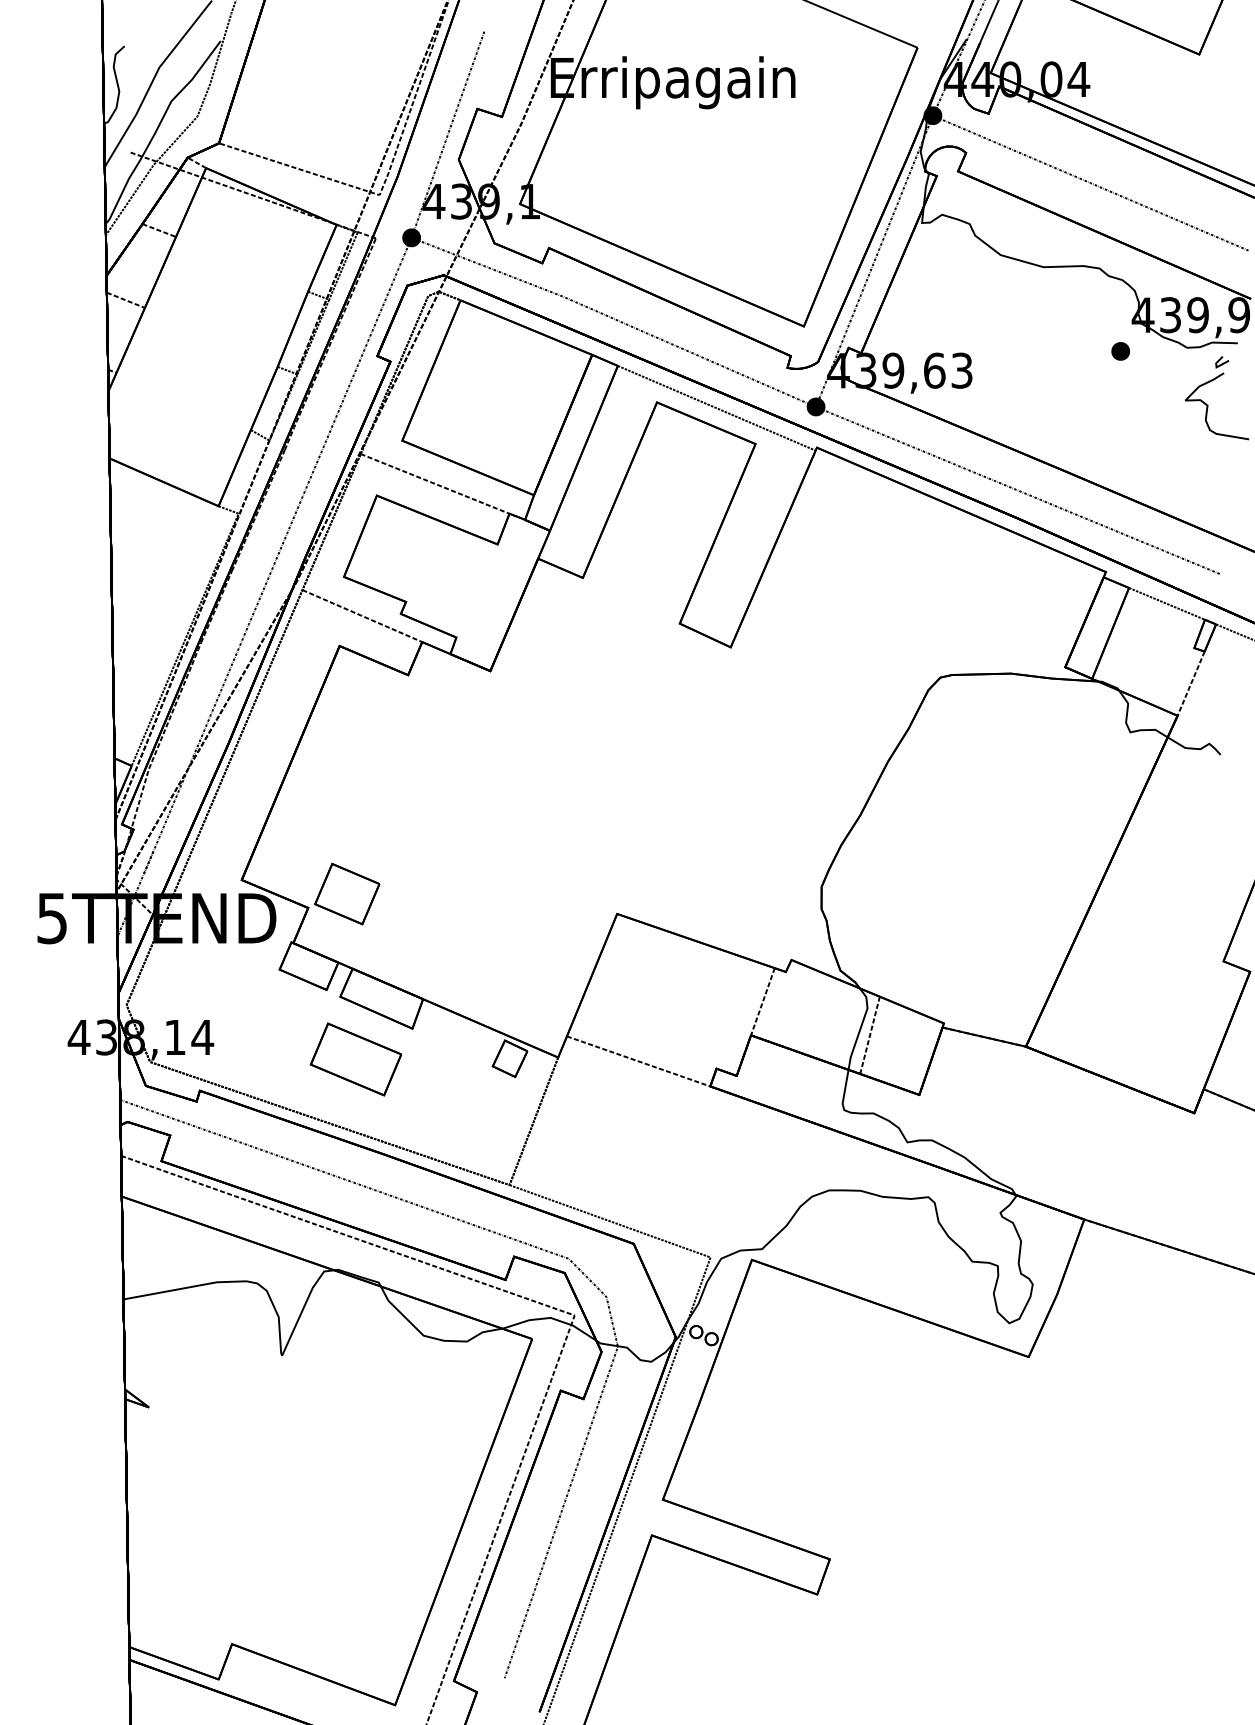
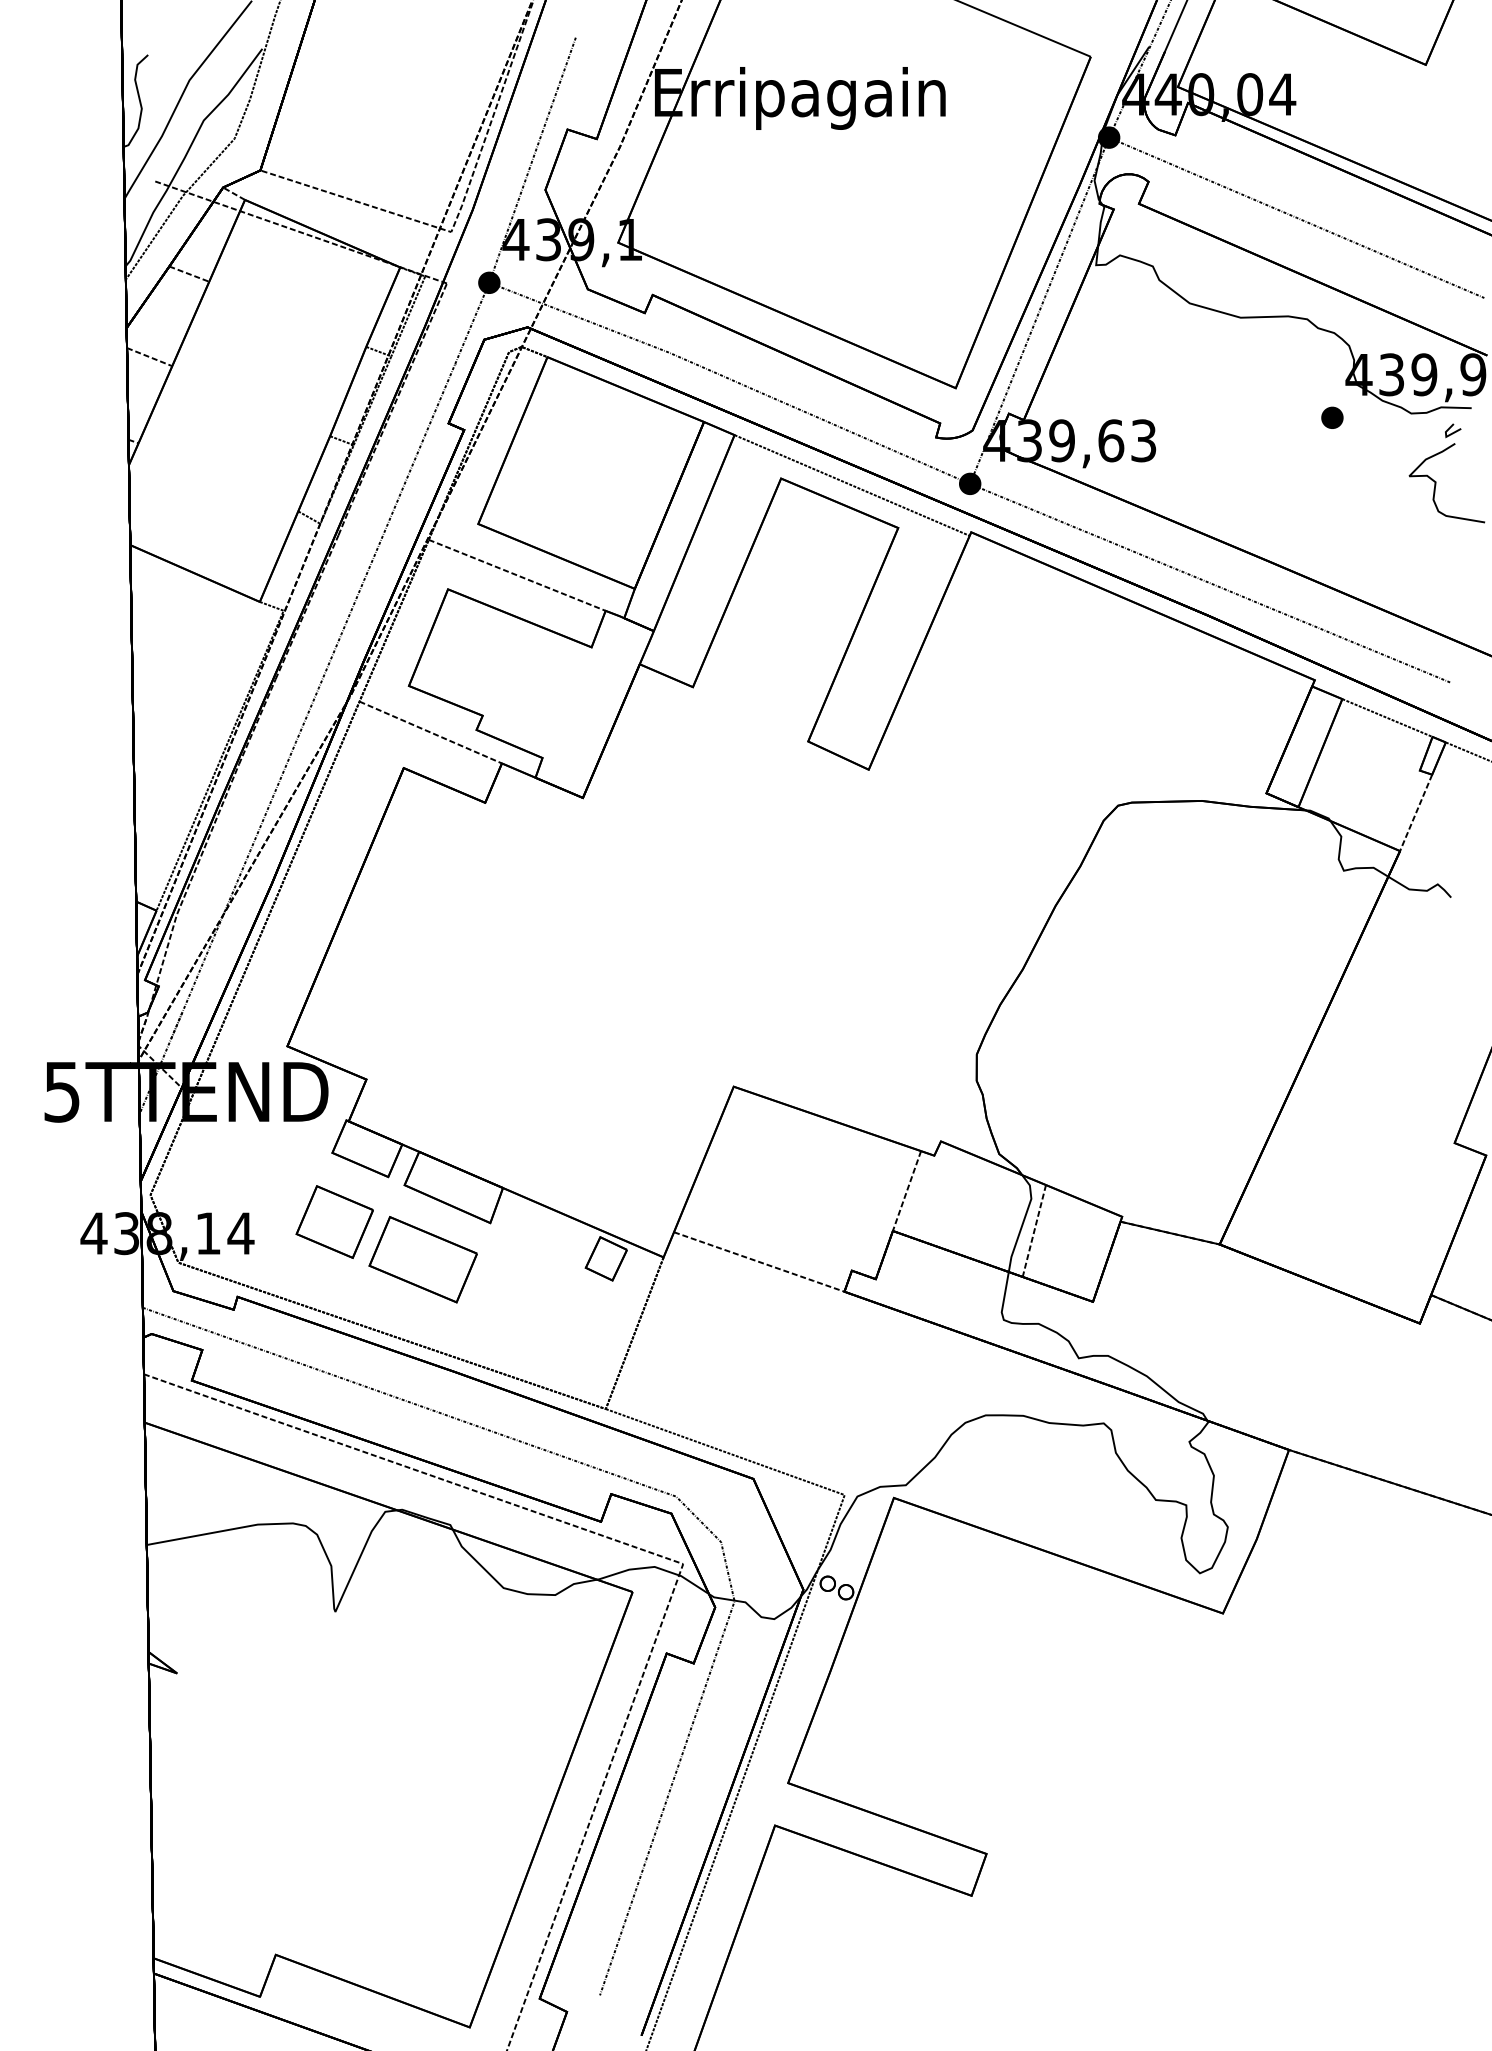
part: (346, 893) -> (334, 1221), moved

